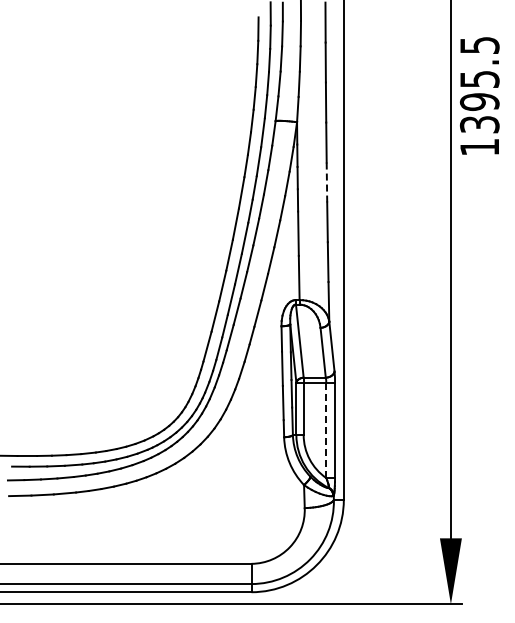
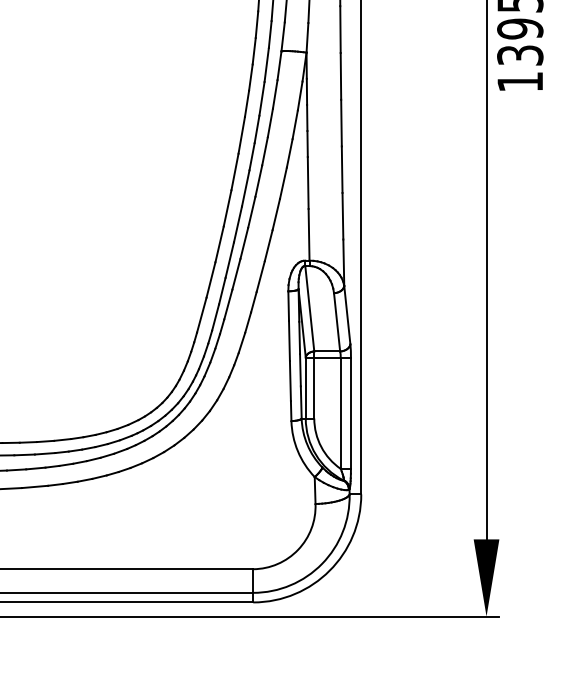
line: (326, 182) -> (340, 123), dashed -> solid
line: (326, 430) -> (340, 413), dashed -> solid

